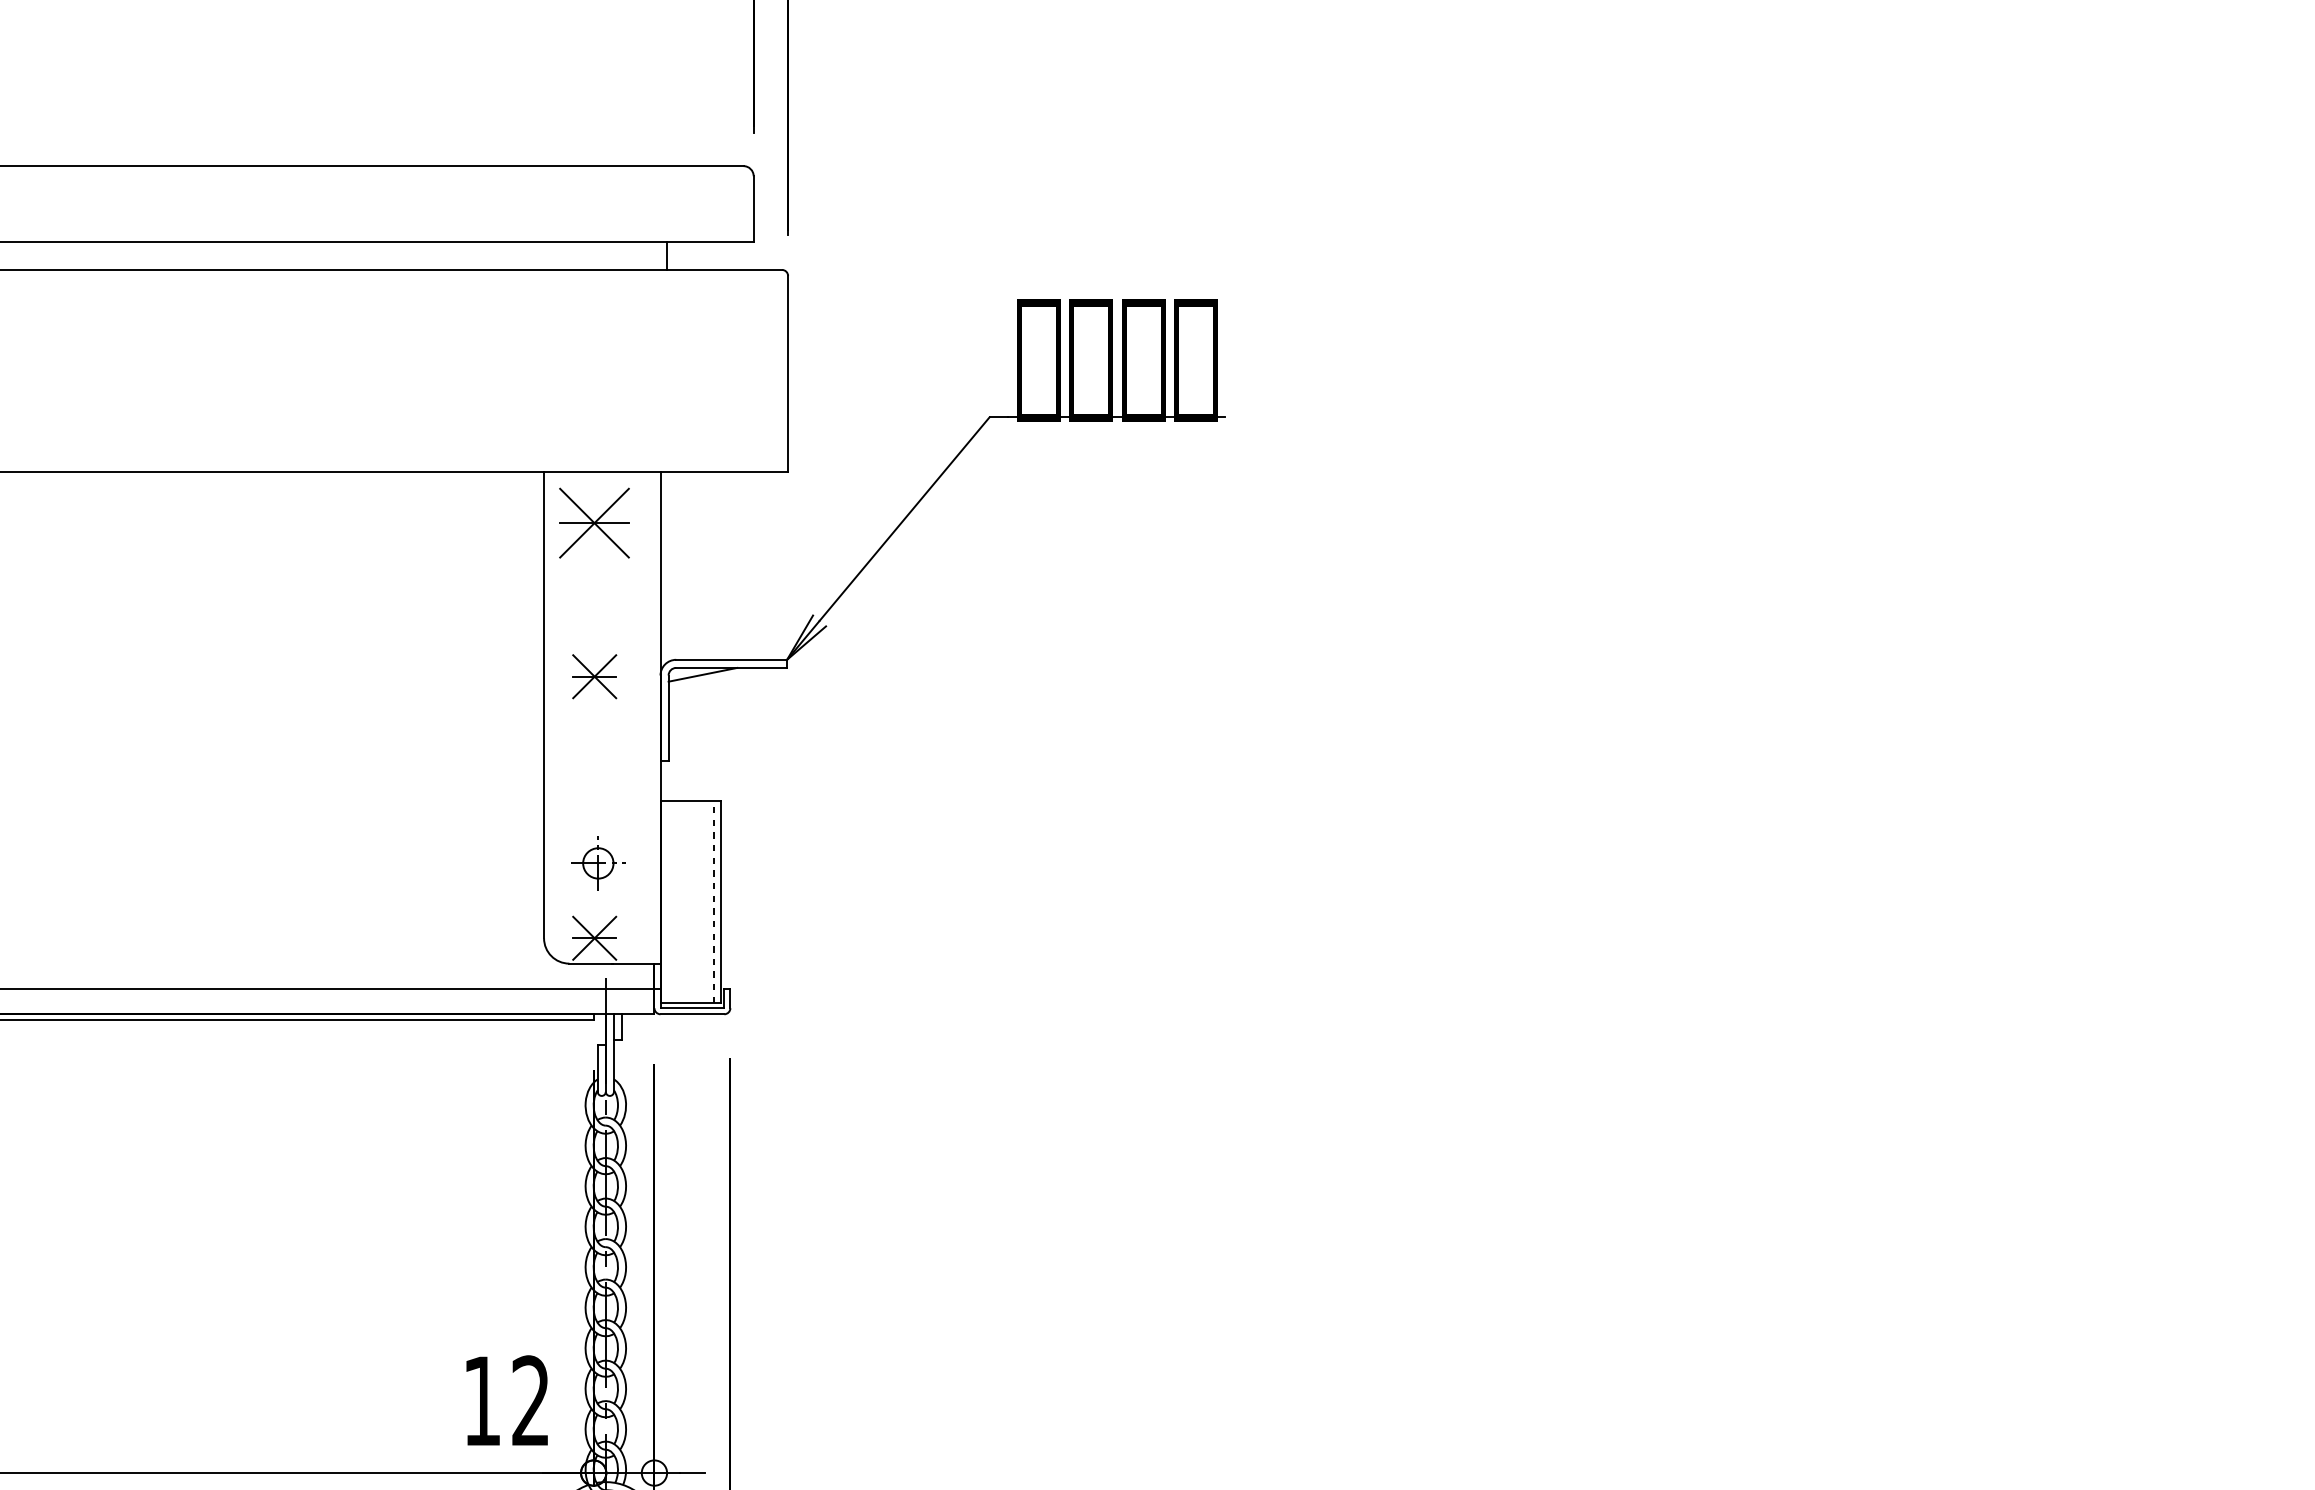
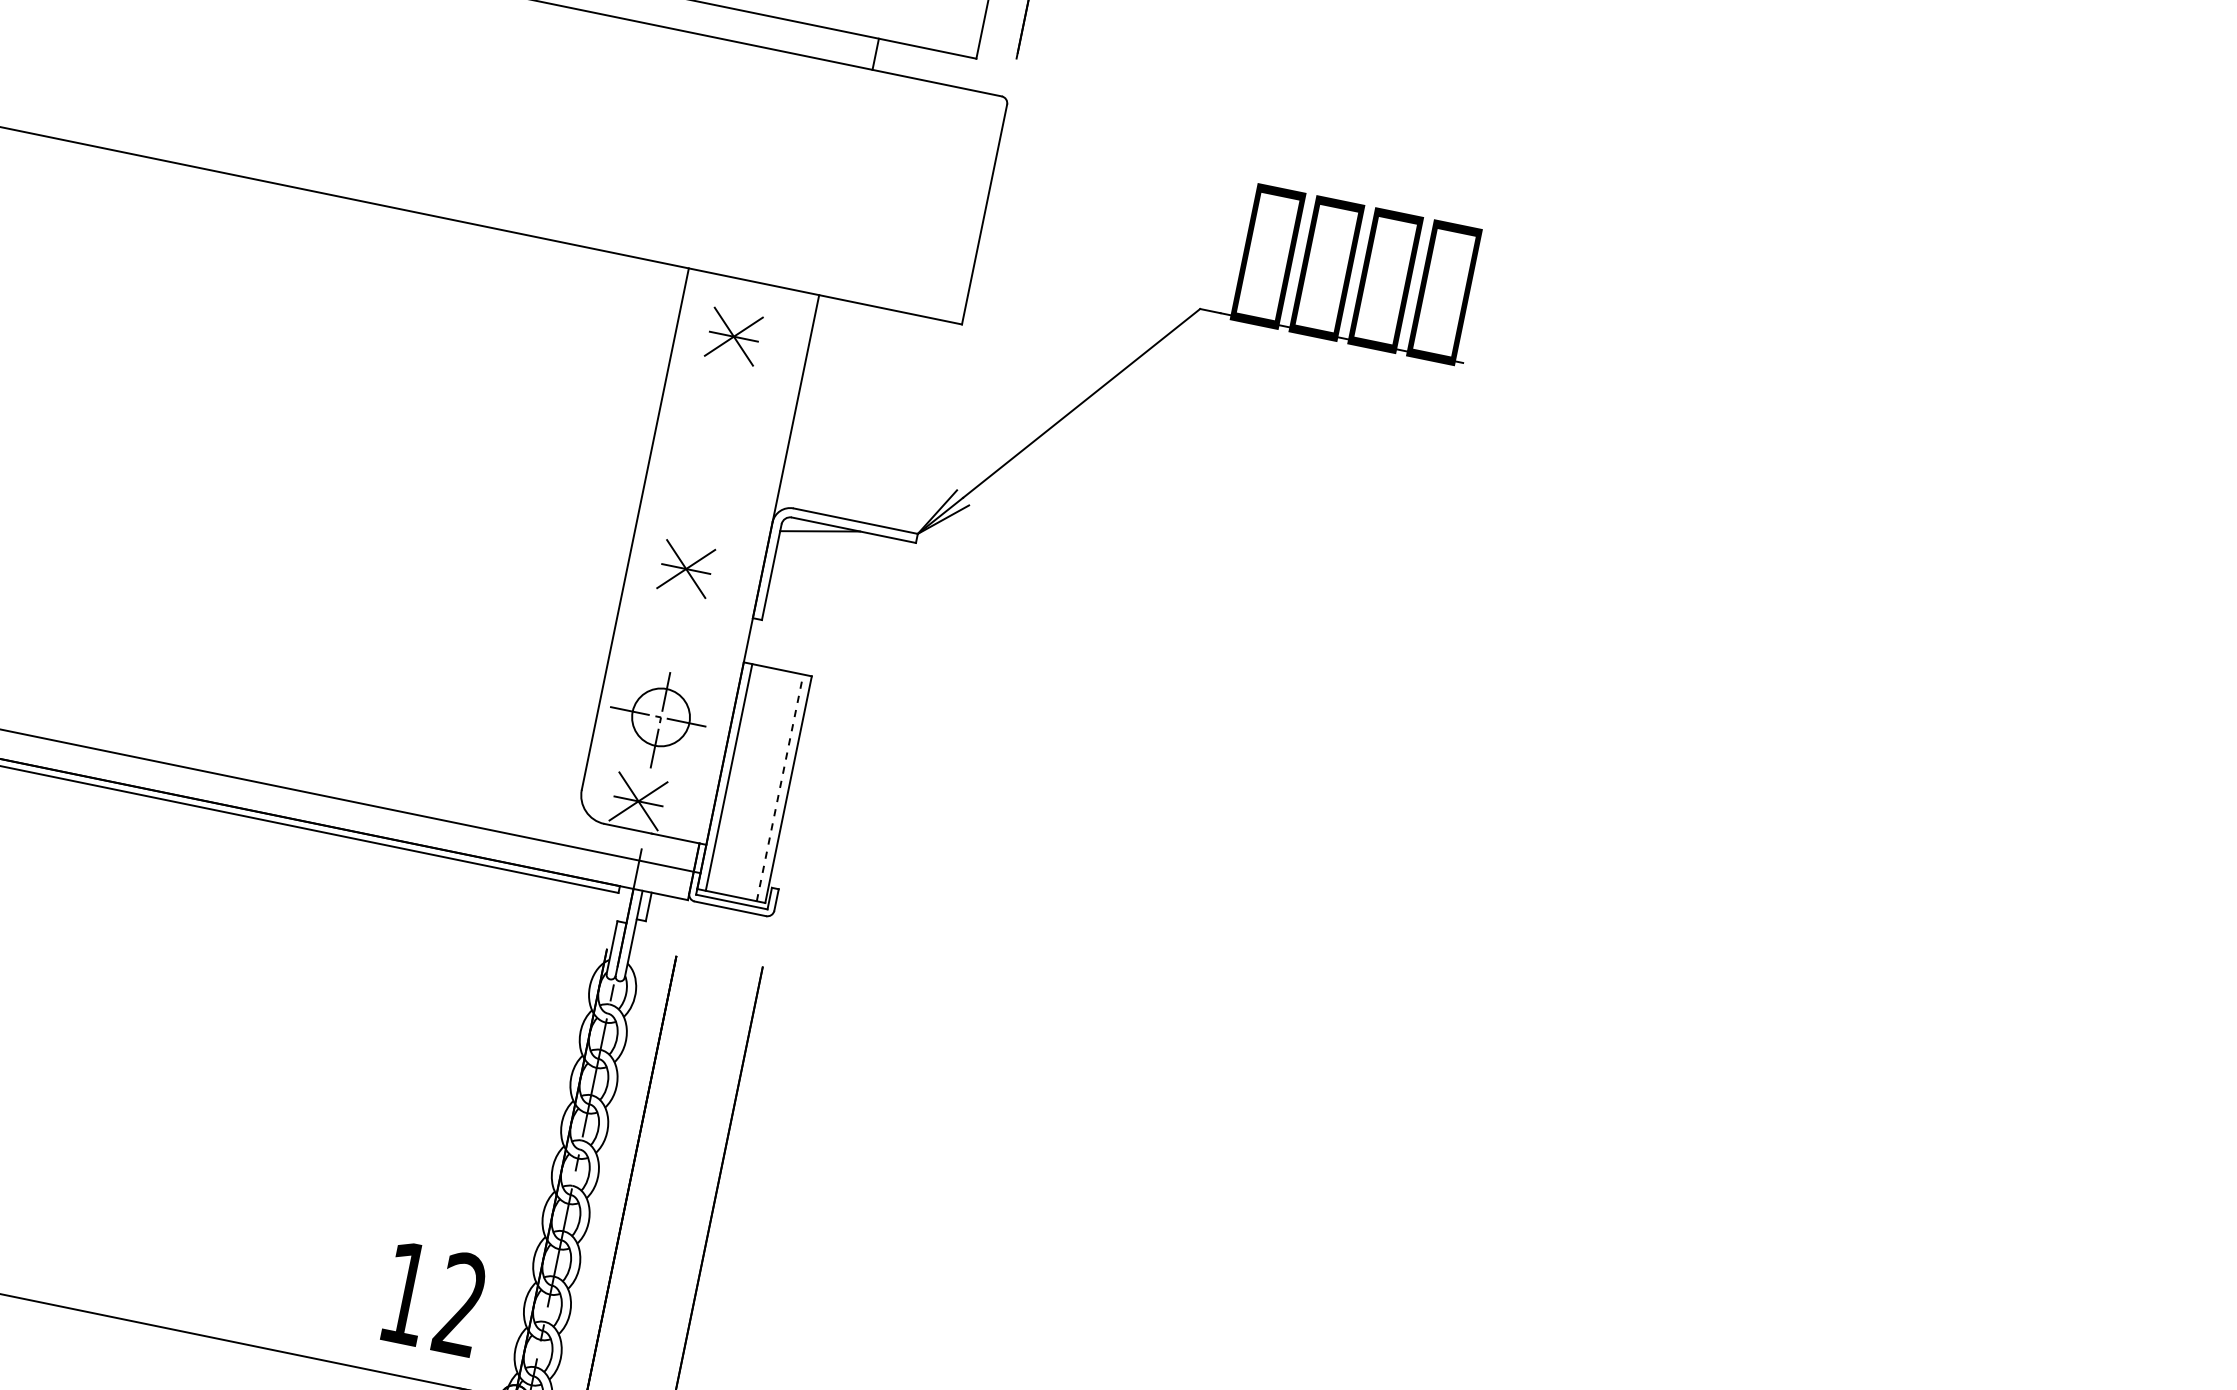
part: (594, 522) -> (733, 335), size x0.62
part: (594, 676) -> (686, 568), moved
part: (596, 864) -> (657, 719), size x1.67
line: (668, 901) -> (729, 777), added

